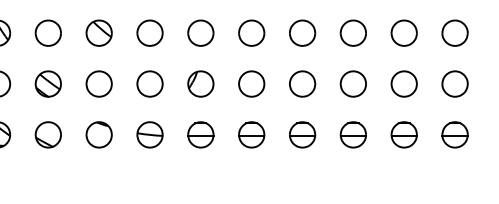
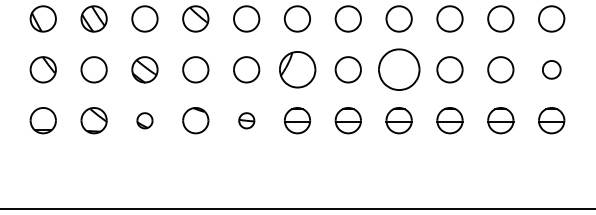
part: (199, 83) -> (296, 69), size x1.4
part: (301, 83) -> (398, 69), size x1.6
part: (454, 83) -> (551, 69), size x0.7
part: (47, 134) -> (144, 120), size x0.6
part: (149, 134) -> (246, 120), size x0.6

